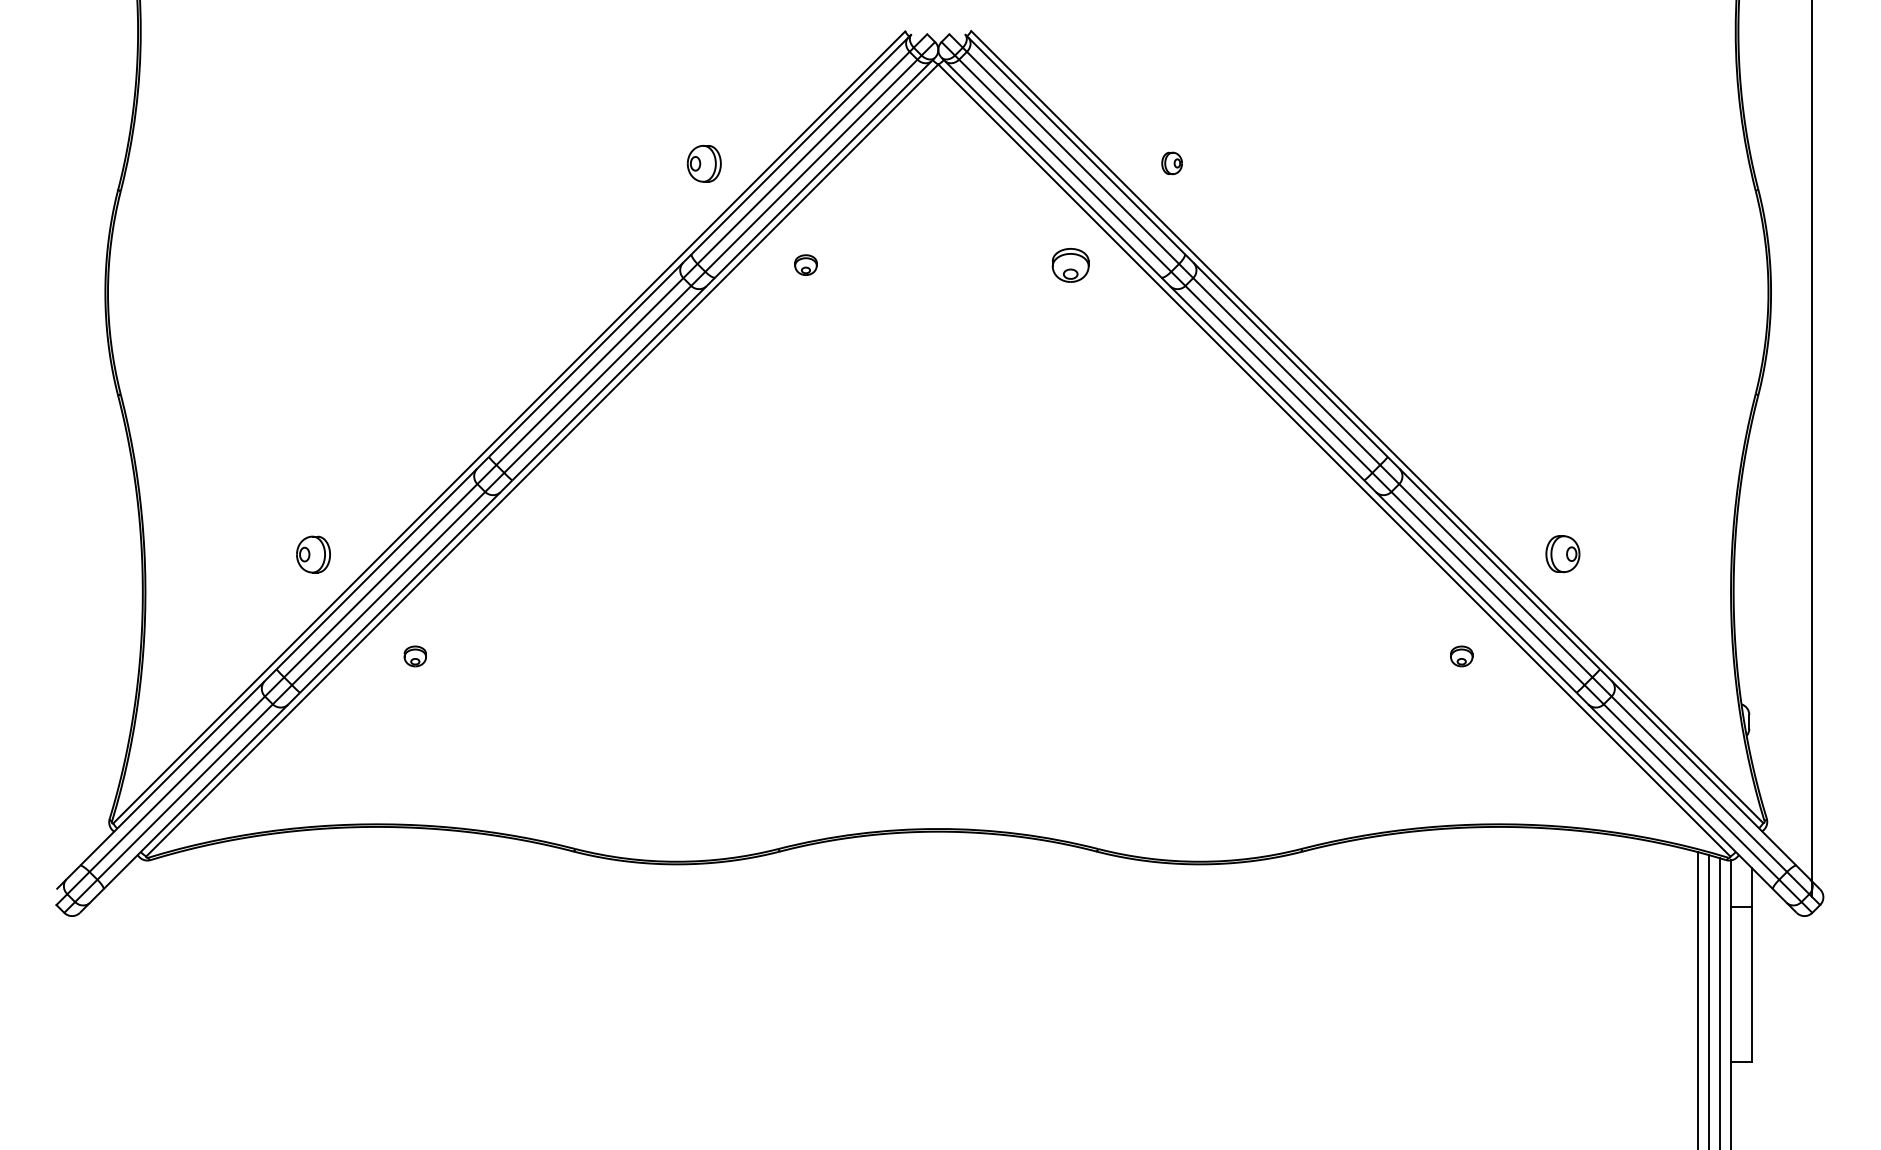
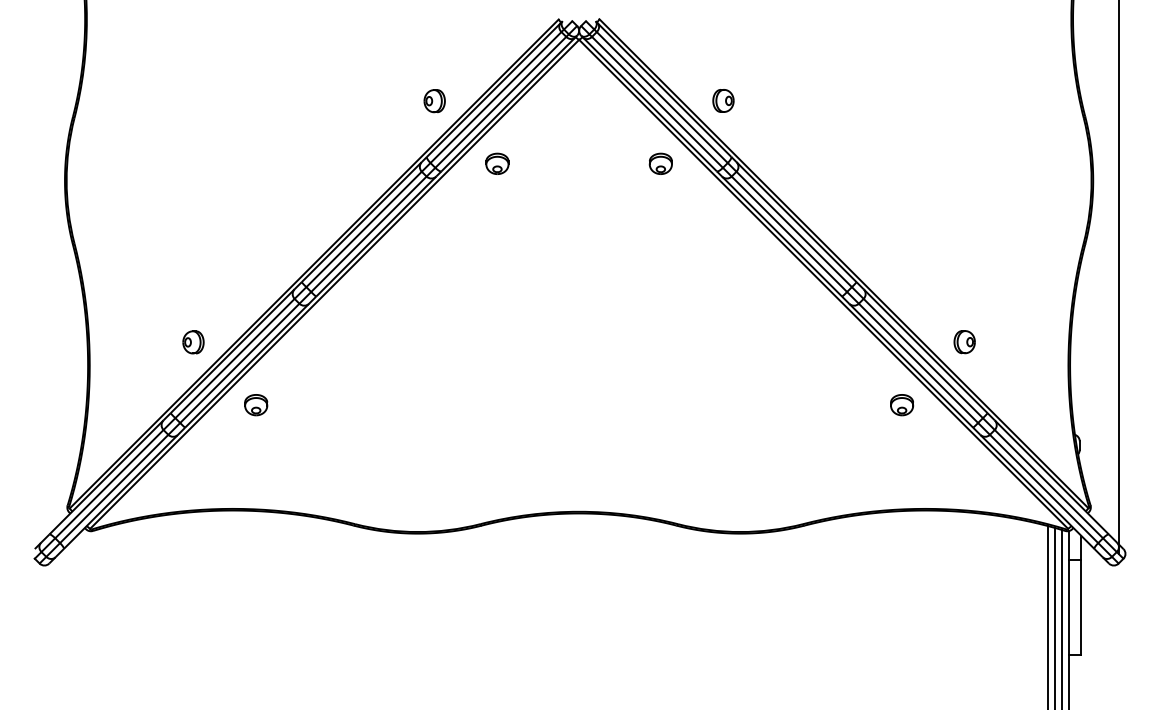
part: (1172, 162) -> (723, 100), size x1.67
part: (806, 264) -> (497, 163), size x1.67
part: (415, 656) -> (256, 405), size x1.67
part: (1462, 656) -> (902, 405), size x1.67

